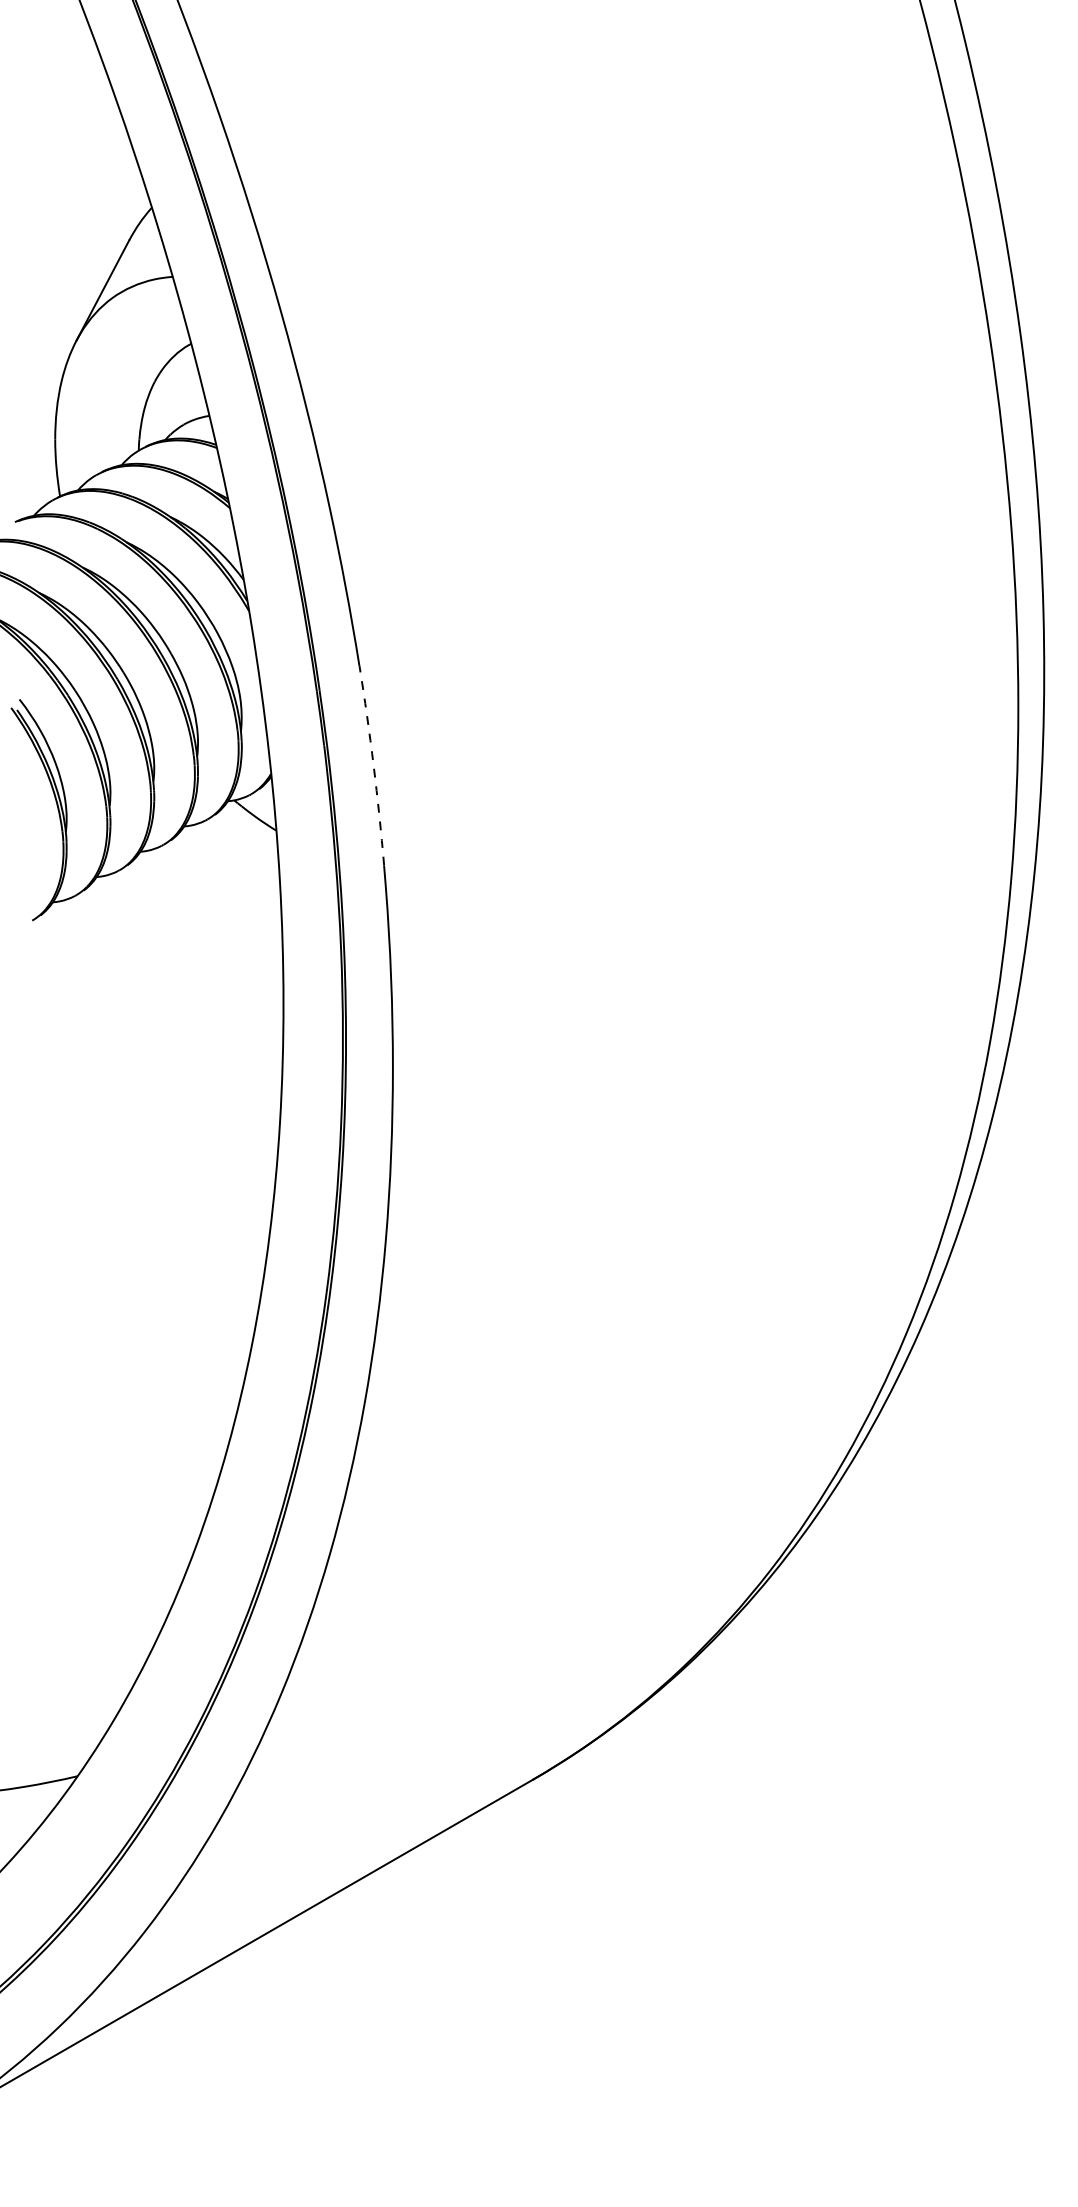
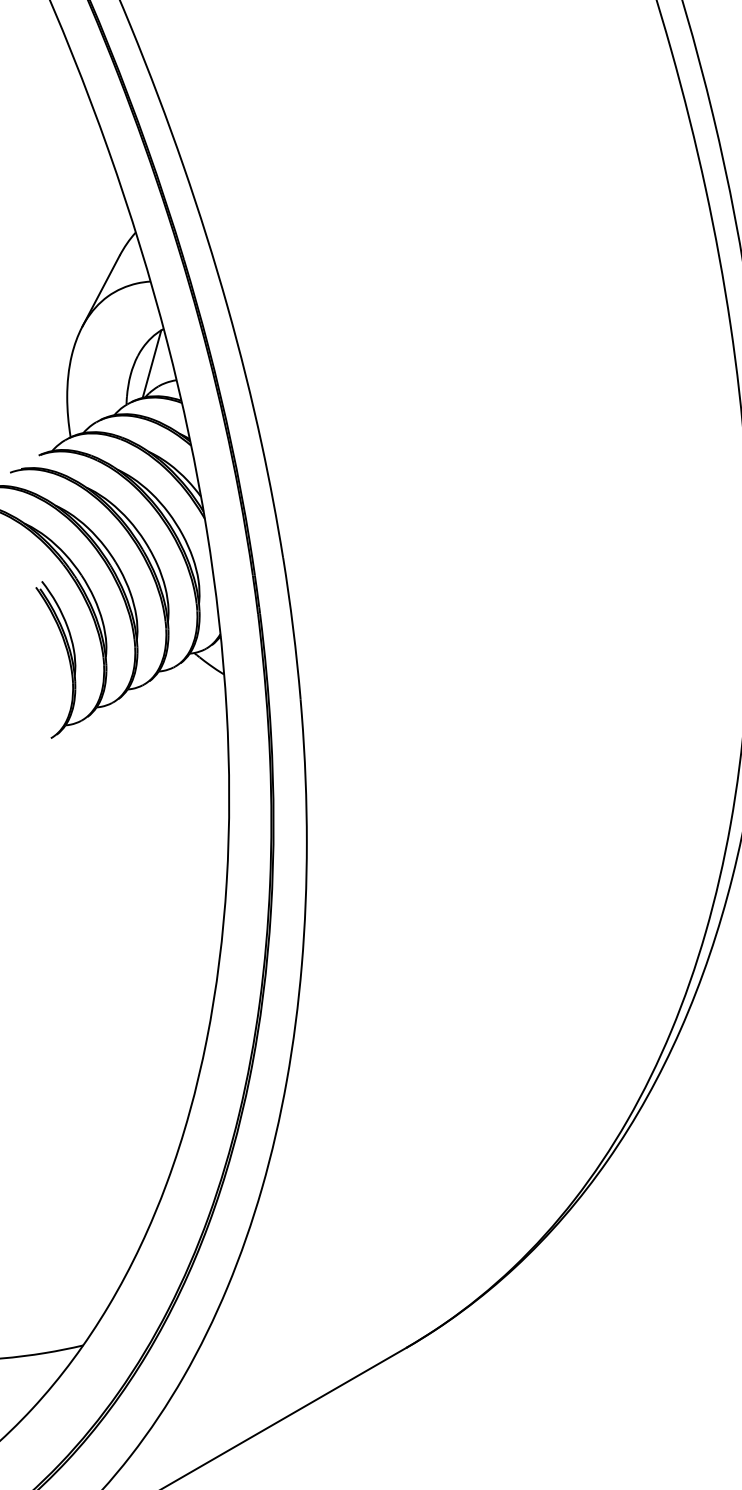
line: (174, 392) -> (151, 363), added
arc: (373, 765) -> (293, 628), dashed -> solid

